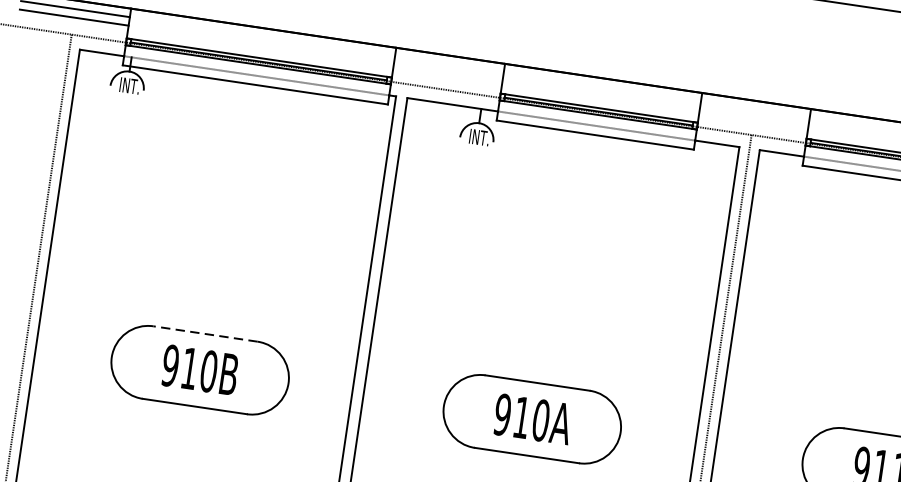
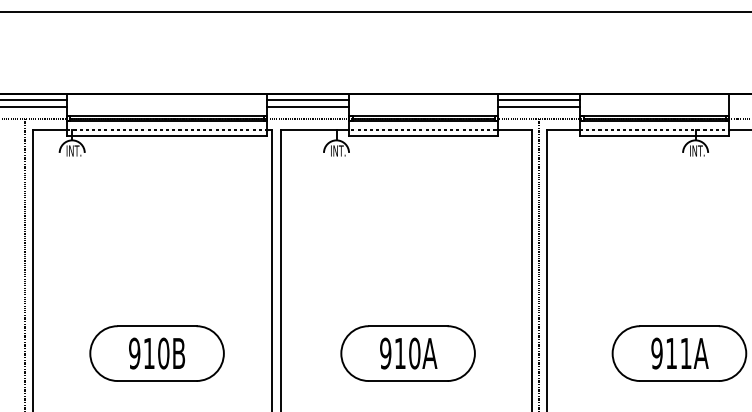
line: (448, 64) -> (307, 100), added
line: (447, 72) -> (307, 106), added
line: (755, 110) -> (539, 100), added
line: (754, 118) -> (539, 106), added
line: (204, 334) -> (156, 326), dashed -> solid

